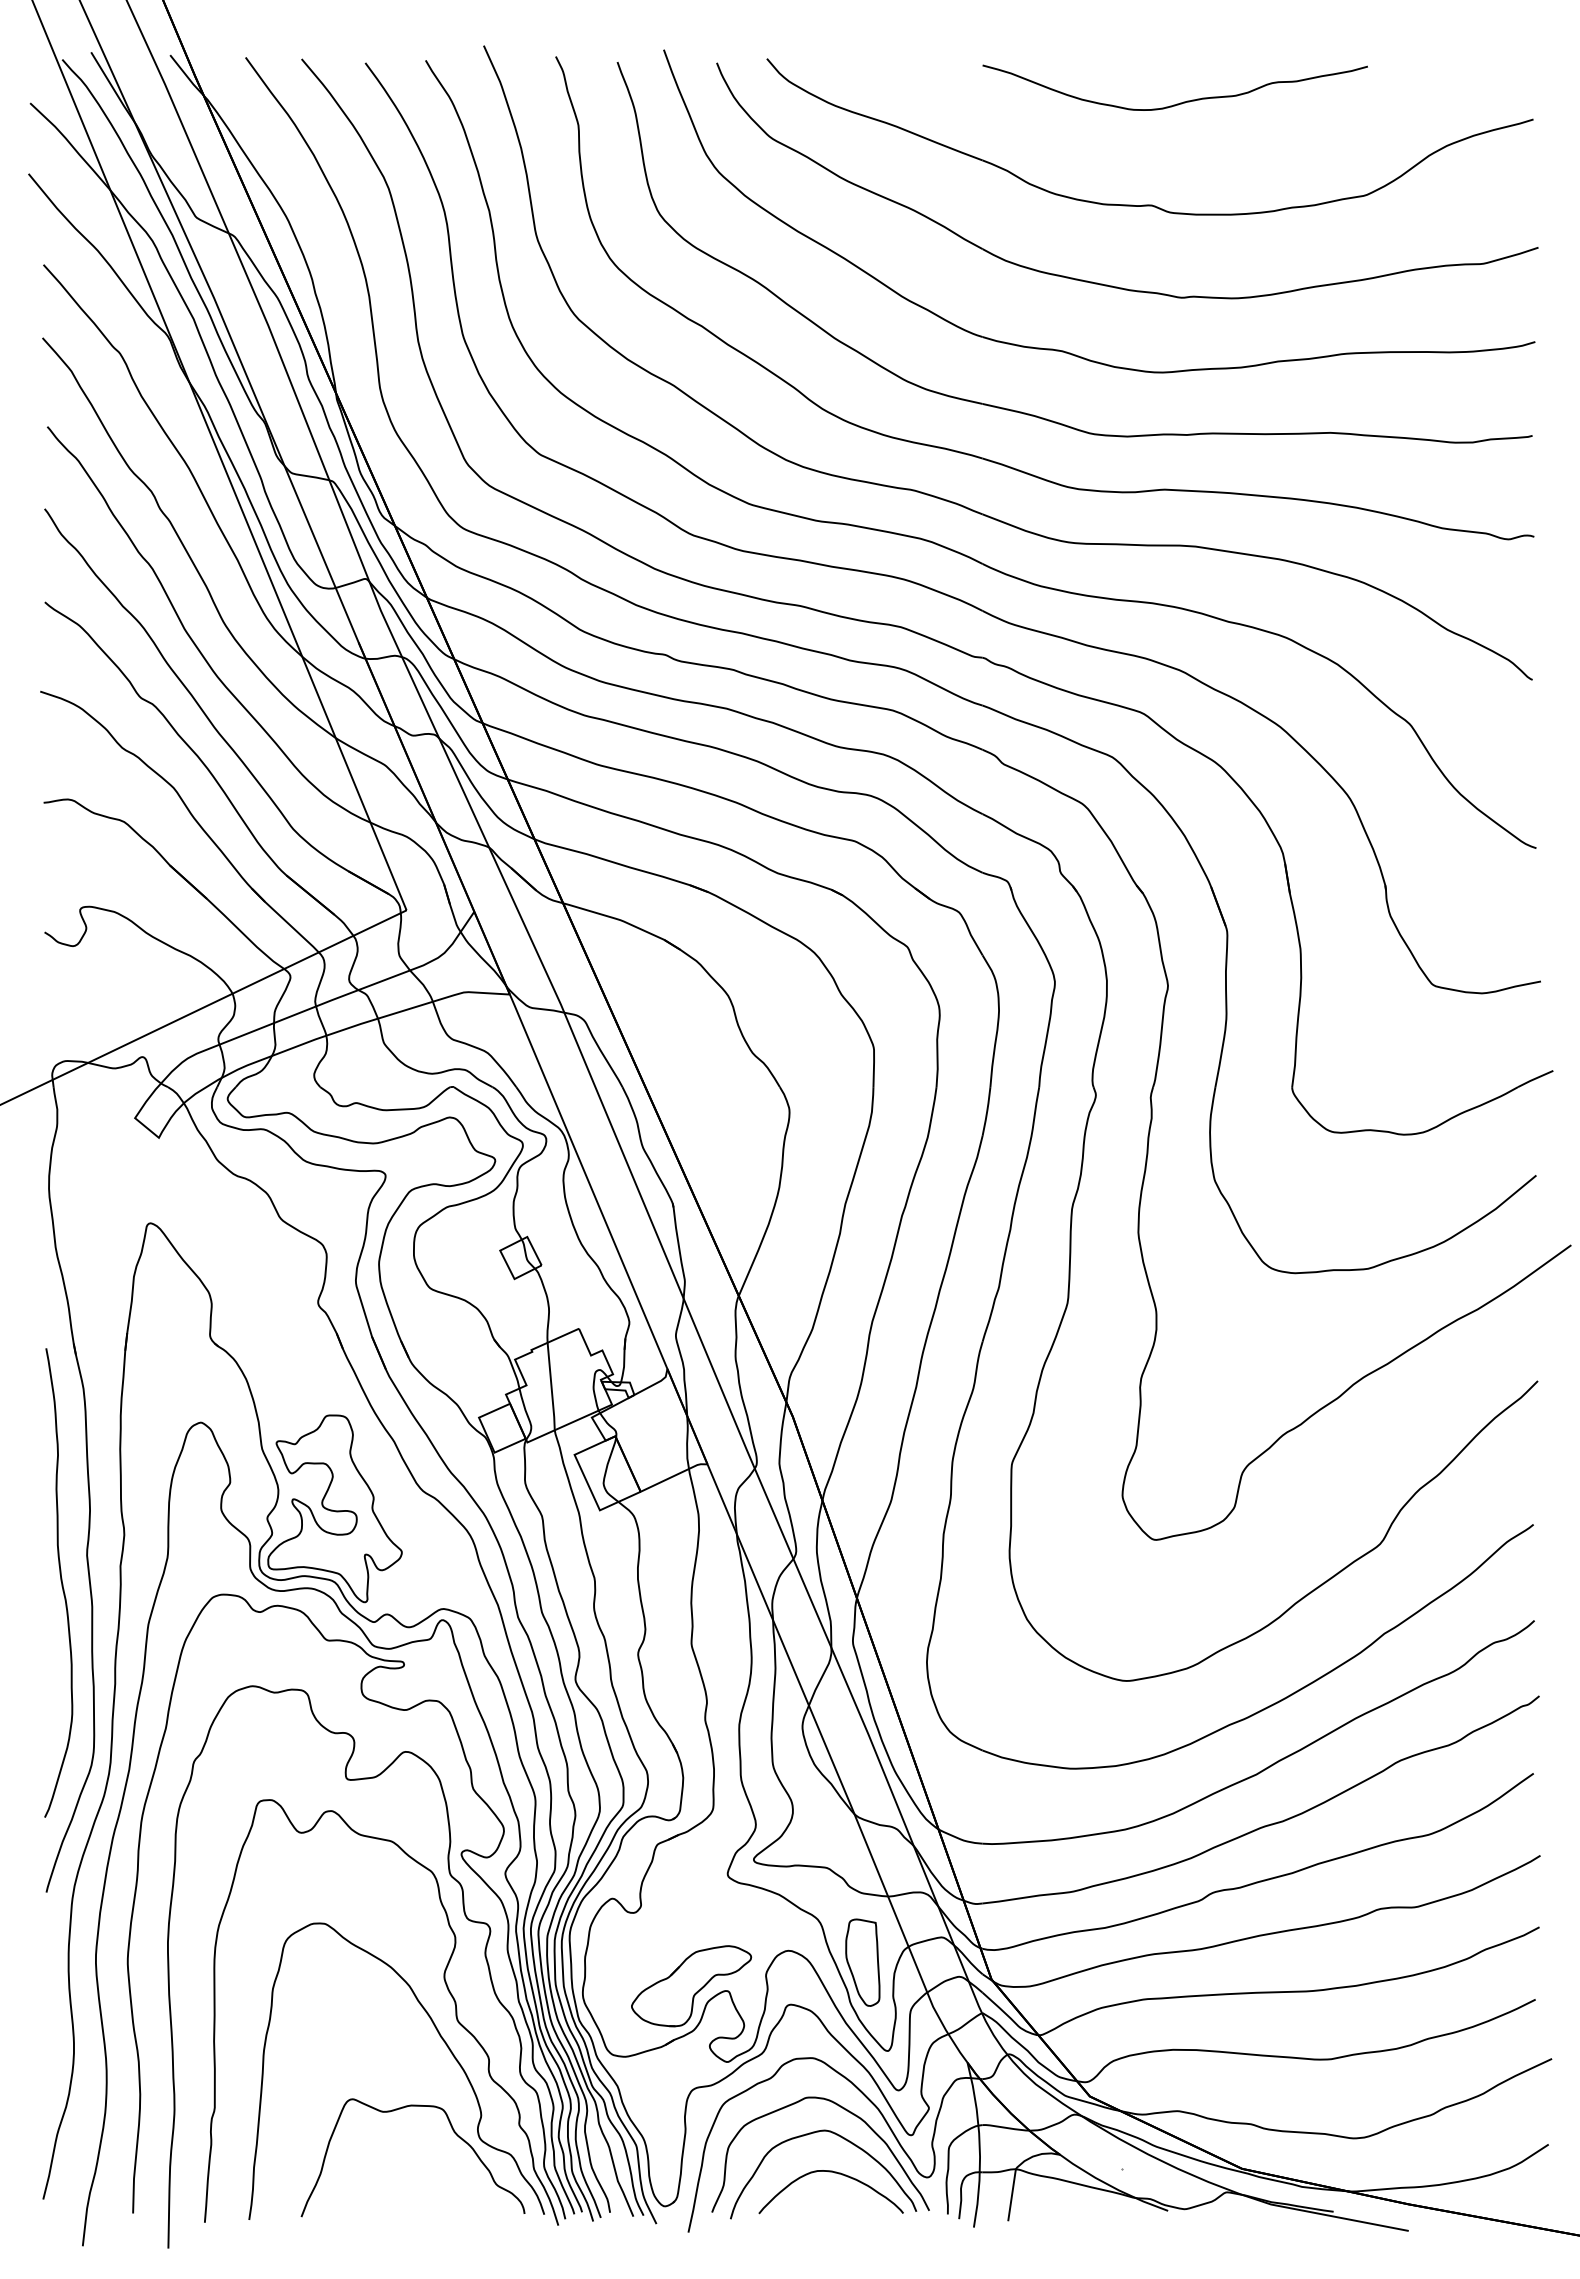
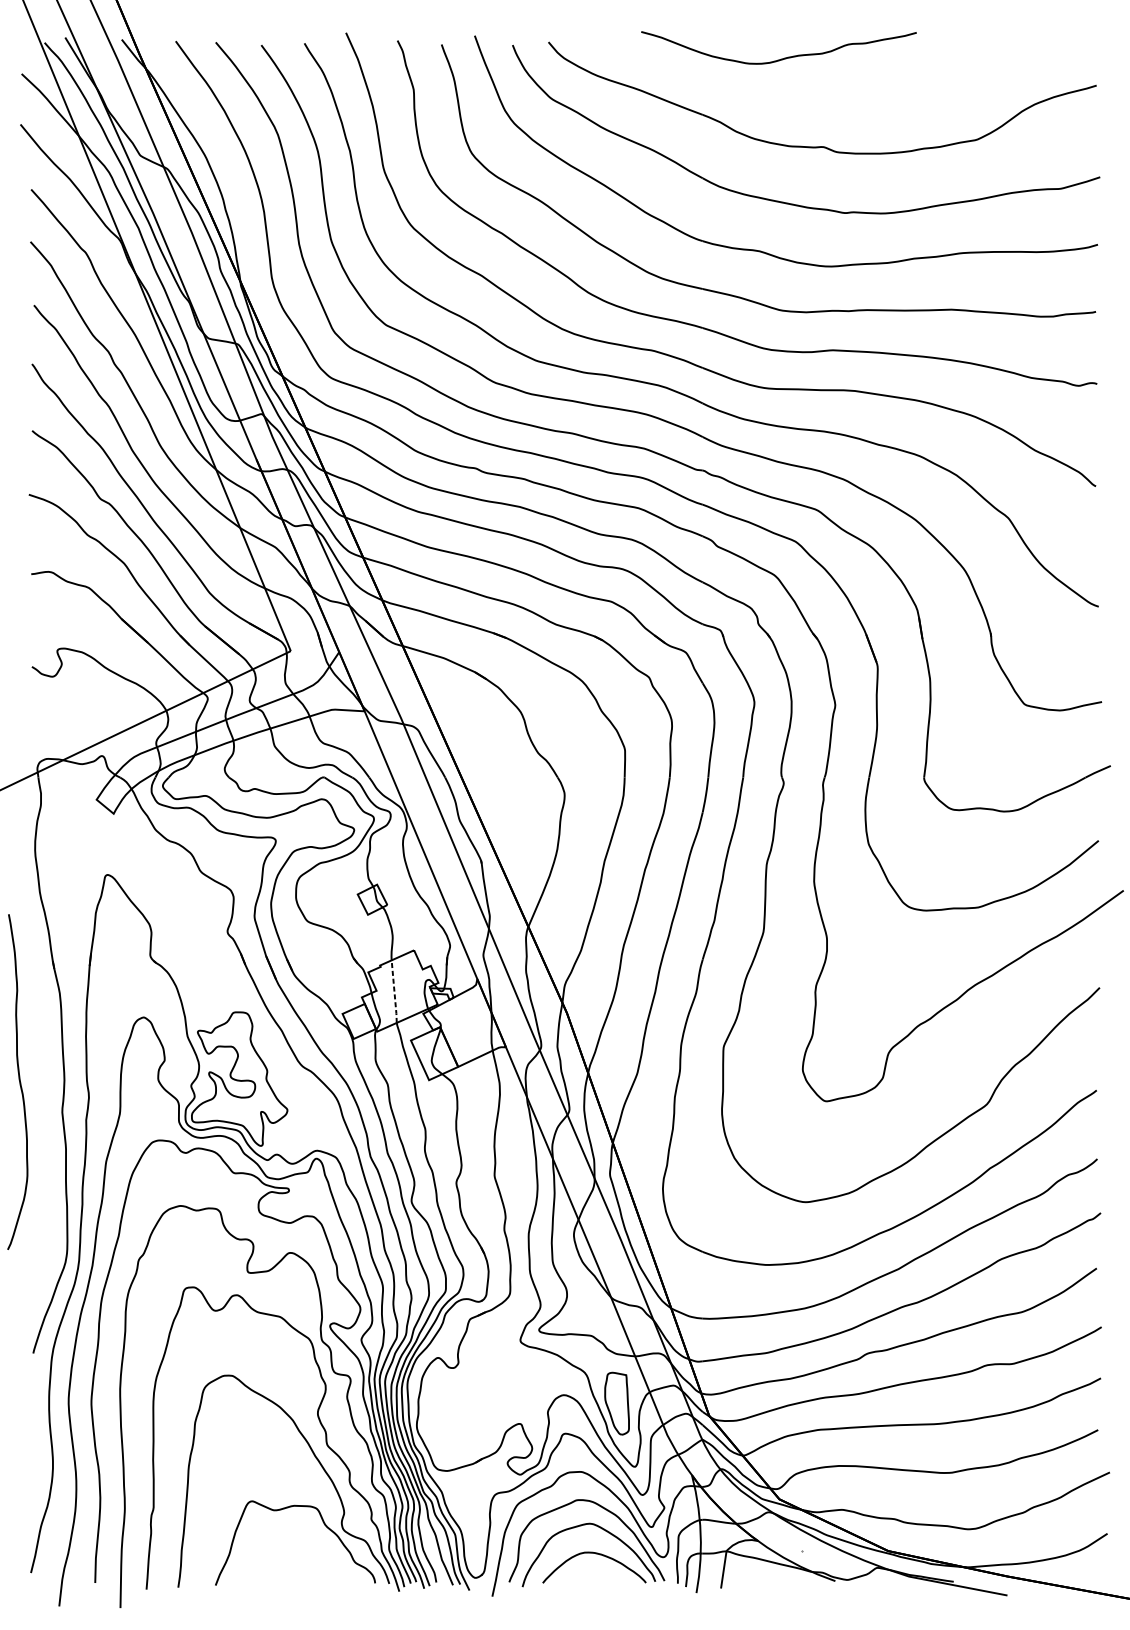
curve: (1180, 102) -> (782, 58), moved
line: (551, 1387) -> (394, 992), solid -> dashed
curve: (60, 1581) -> (19, 1081), moved
part: (691, 1986) -> (494, 1420), removed

